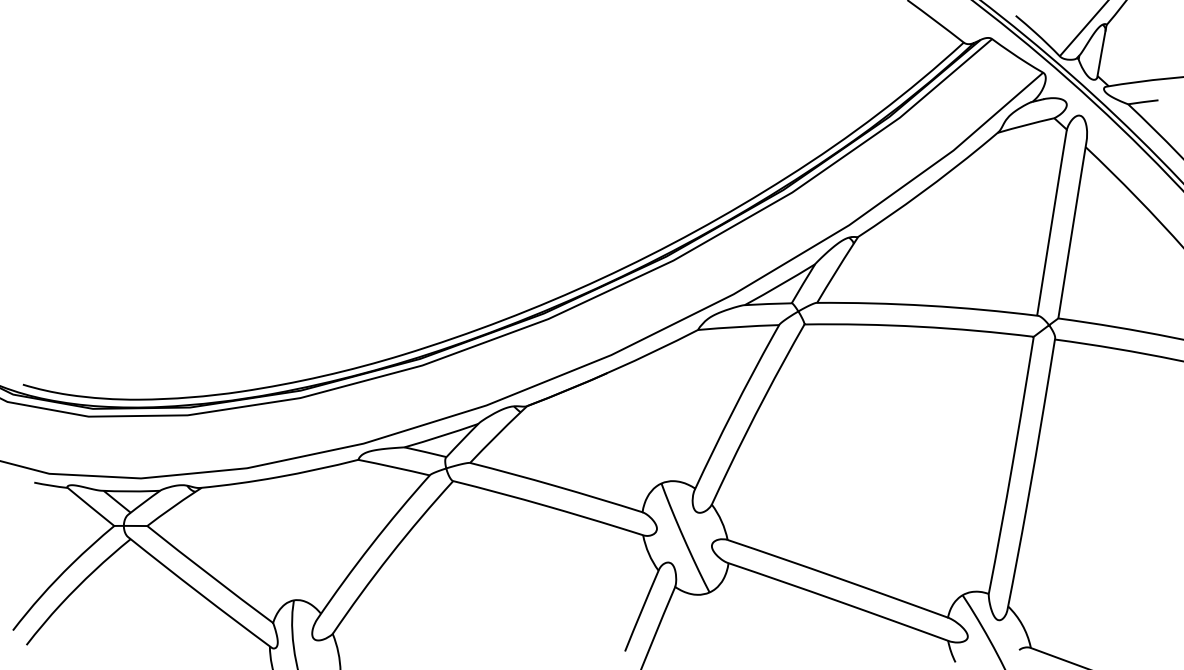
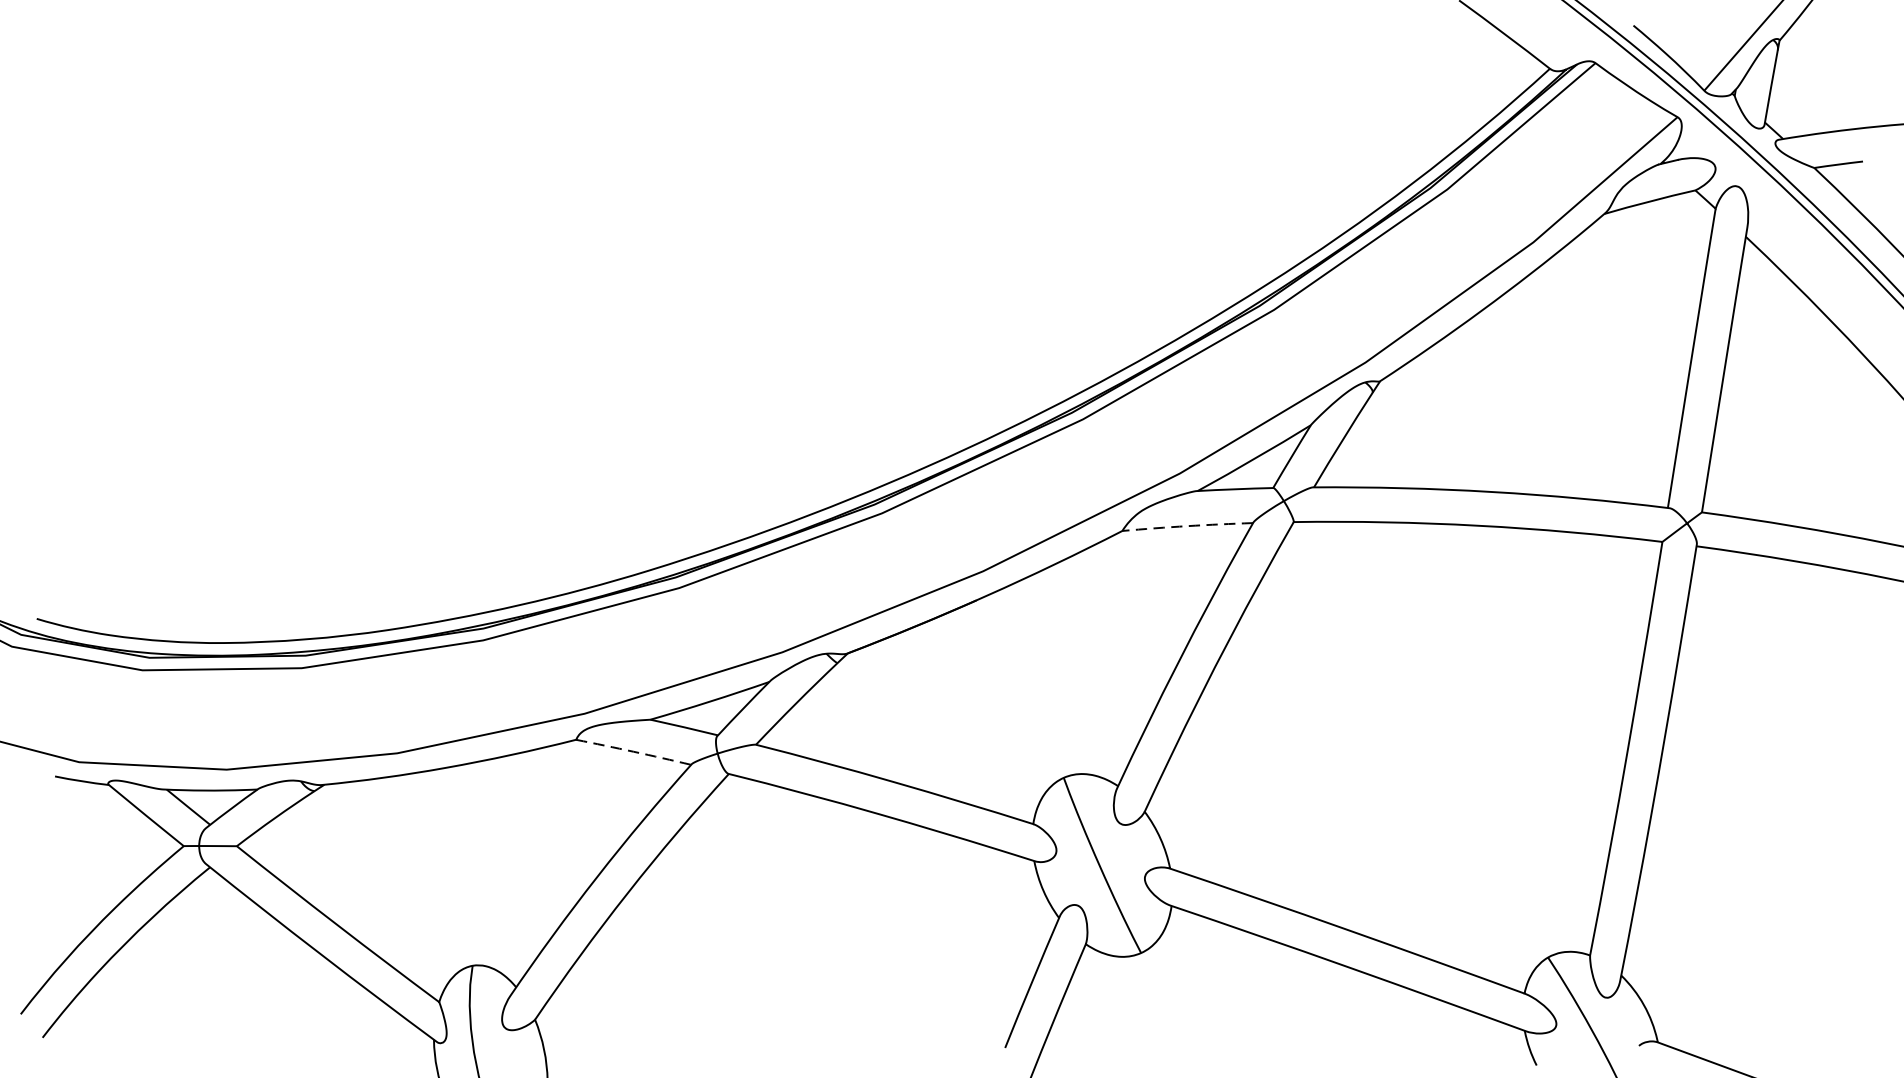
line: (738, 327) -> (1187, 526), solid -> dashed
line: (394, 467) -> (634, 752), solid -> dashed

